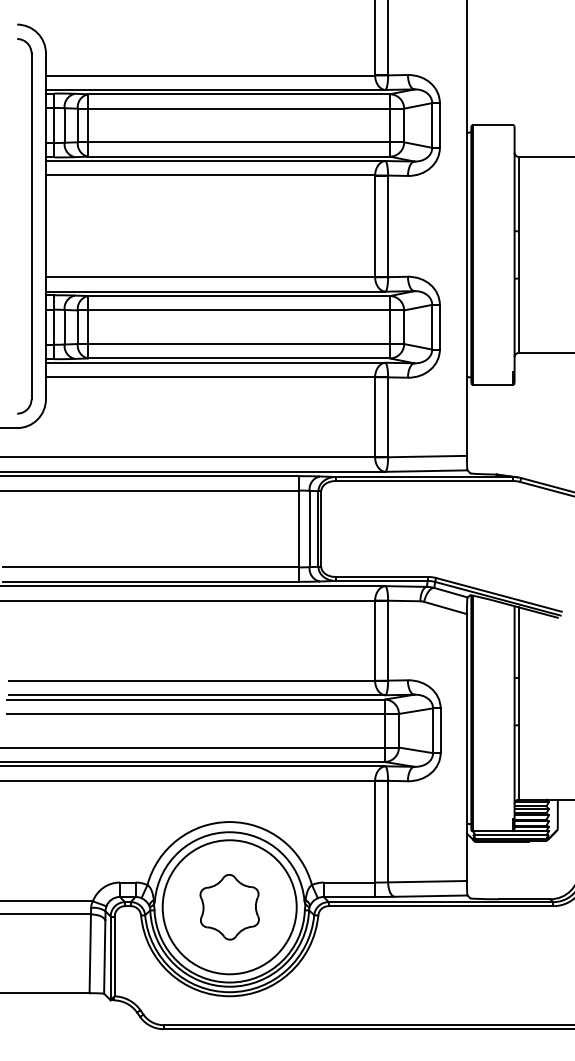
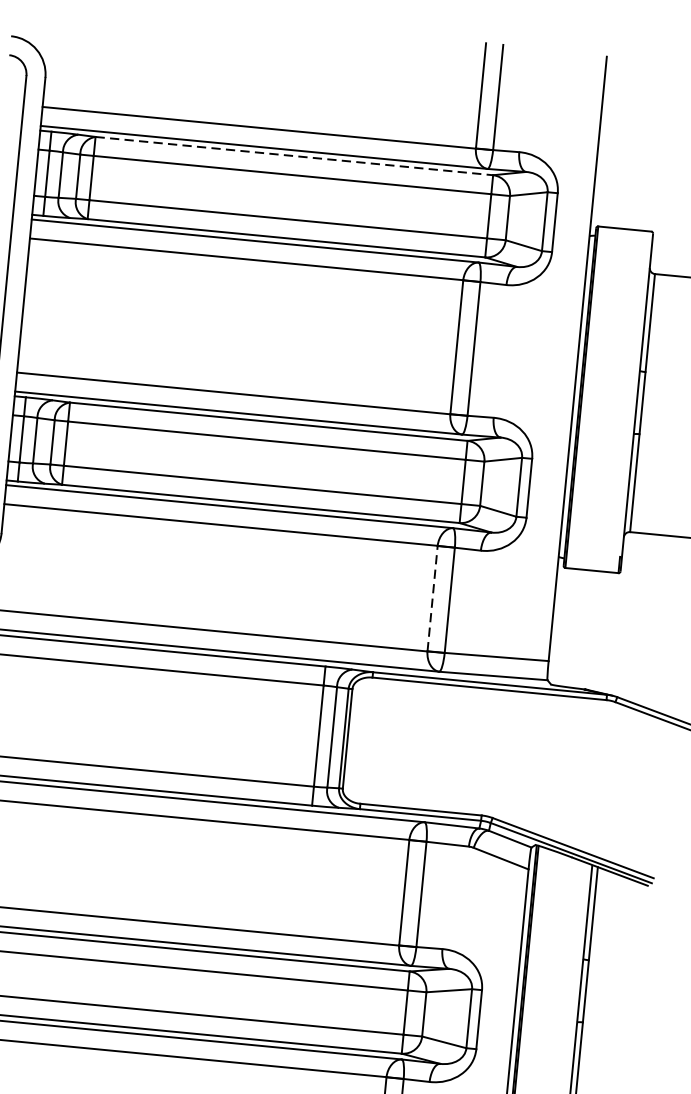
line: (238, 94) -> (293, 156), solid -> dashed
line: (375, 417) -> (433, 598), solid -> dashed

